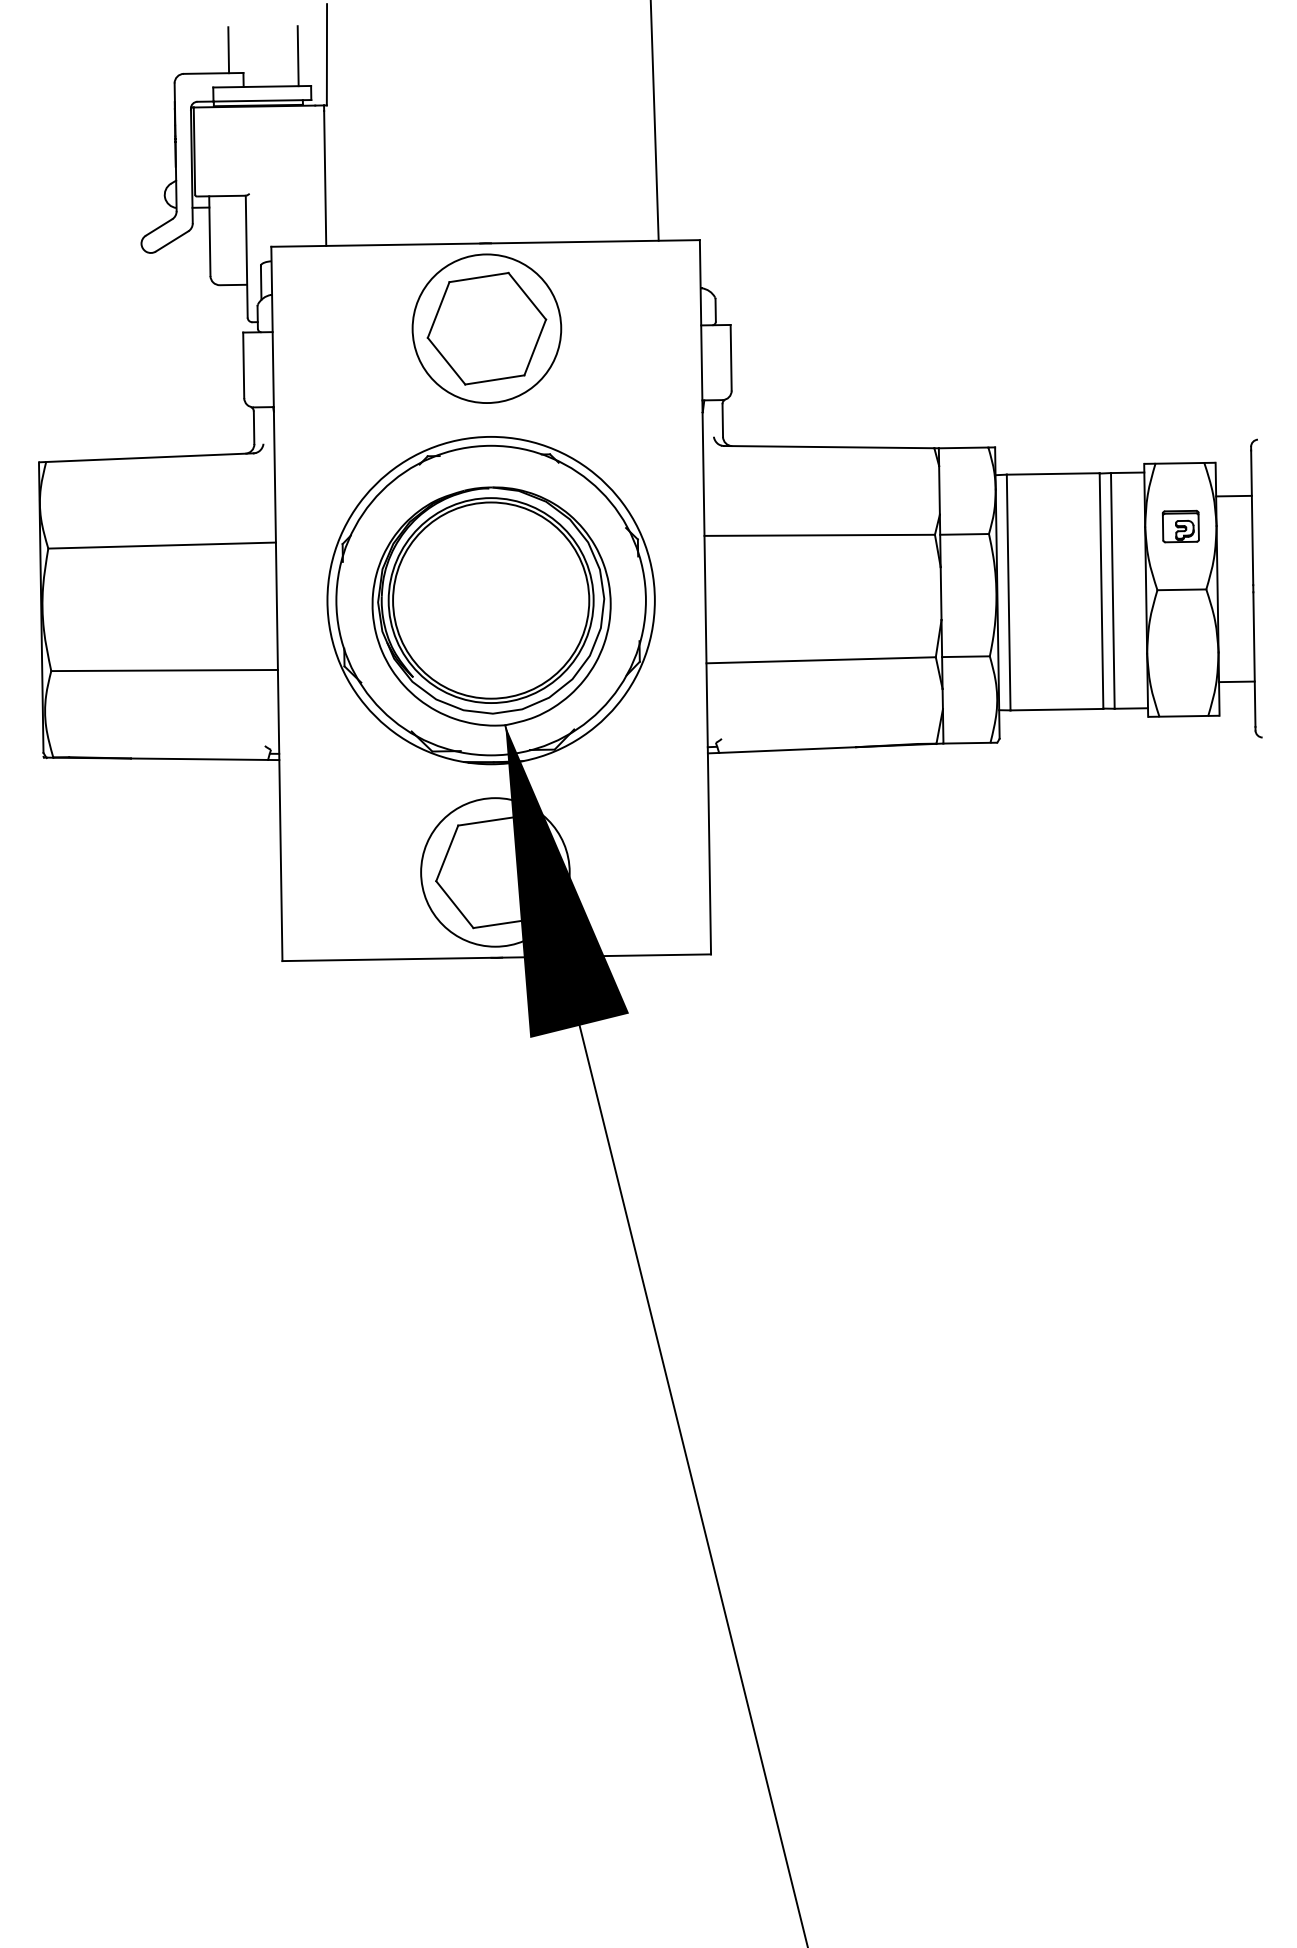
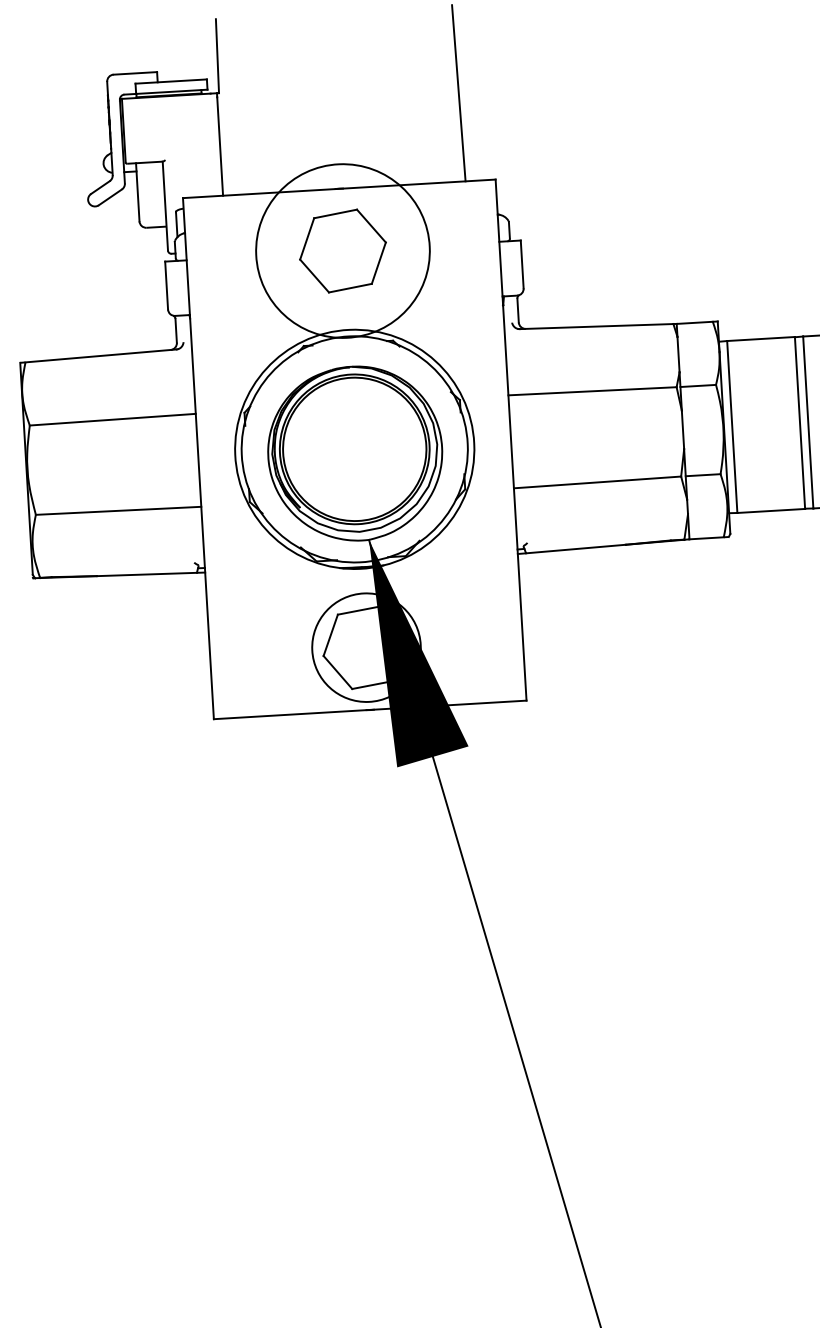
line: (228, 50) -> (145, 56), removed
line: (297, 56) -> (196, 58), removed
circle: (486, 328) -> (342, 250), size x1.6

